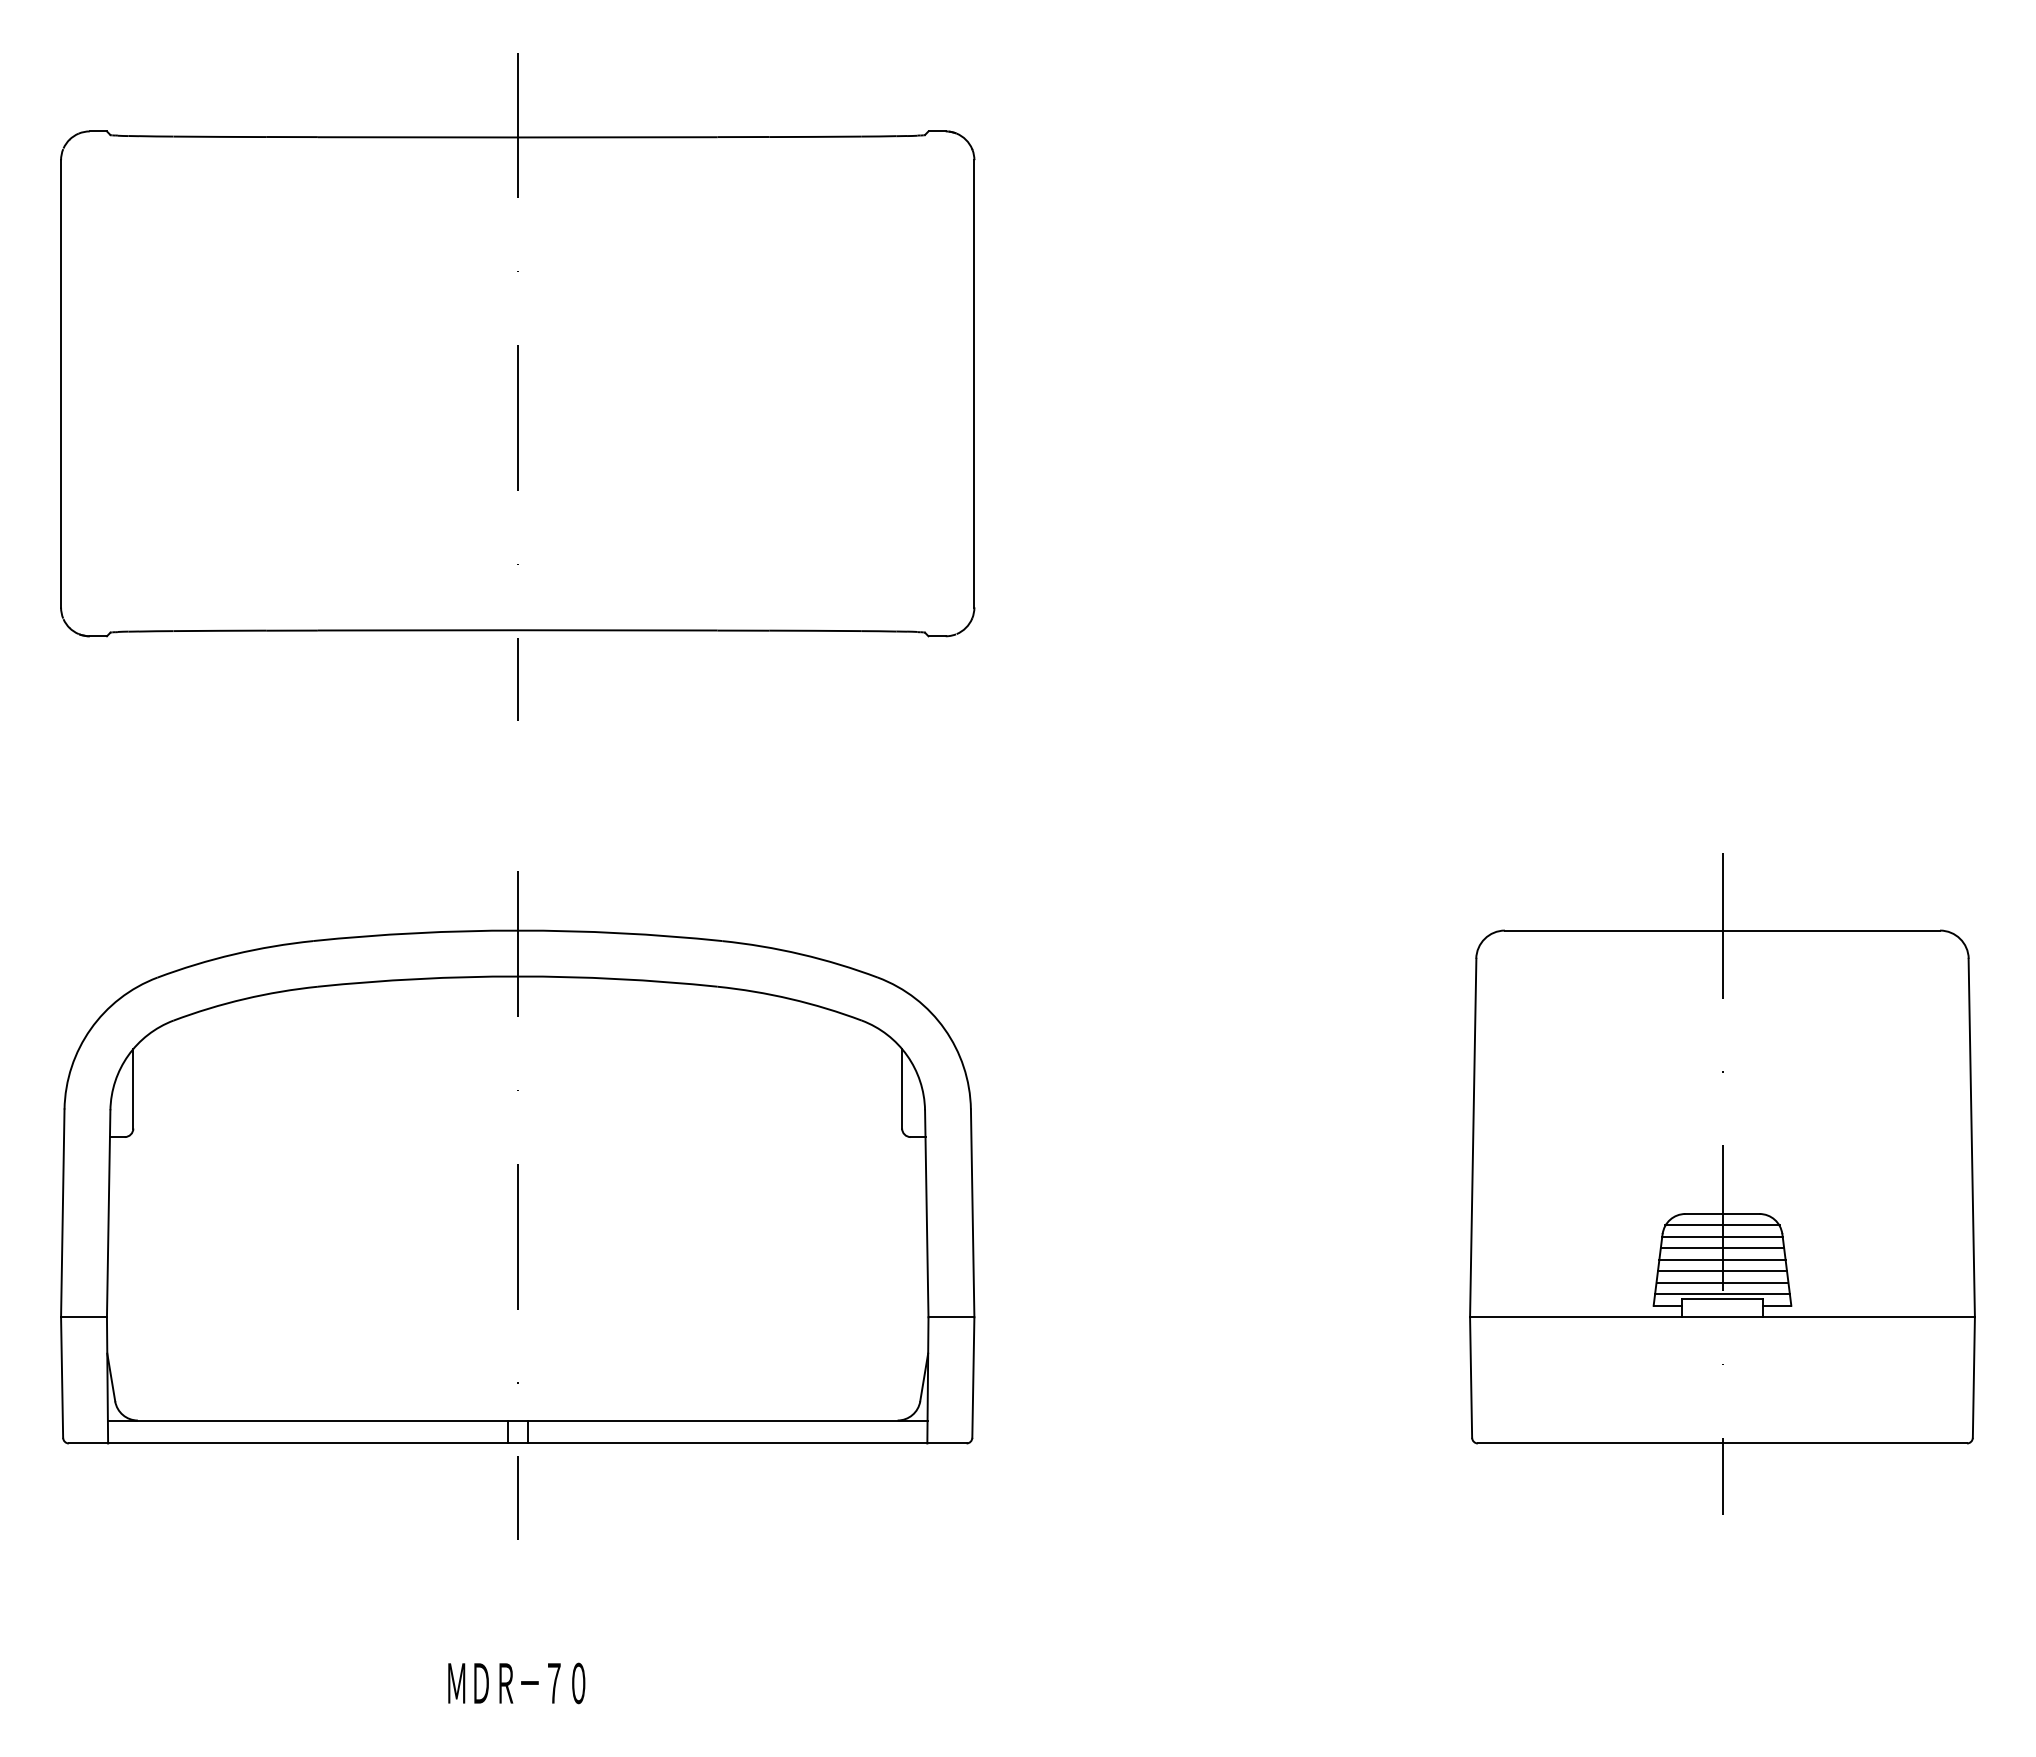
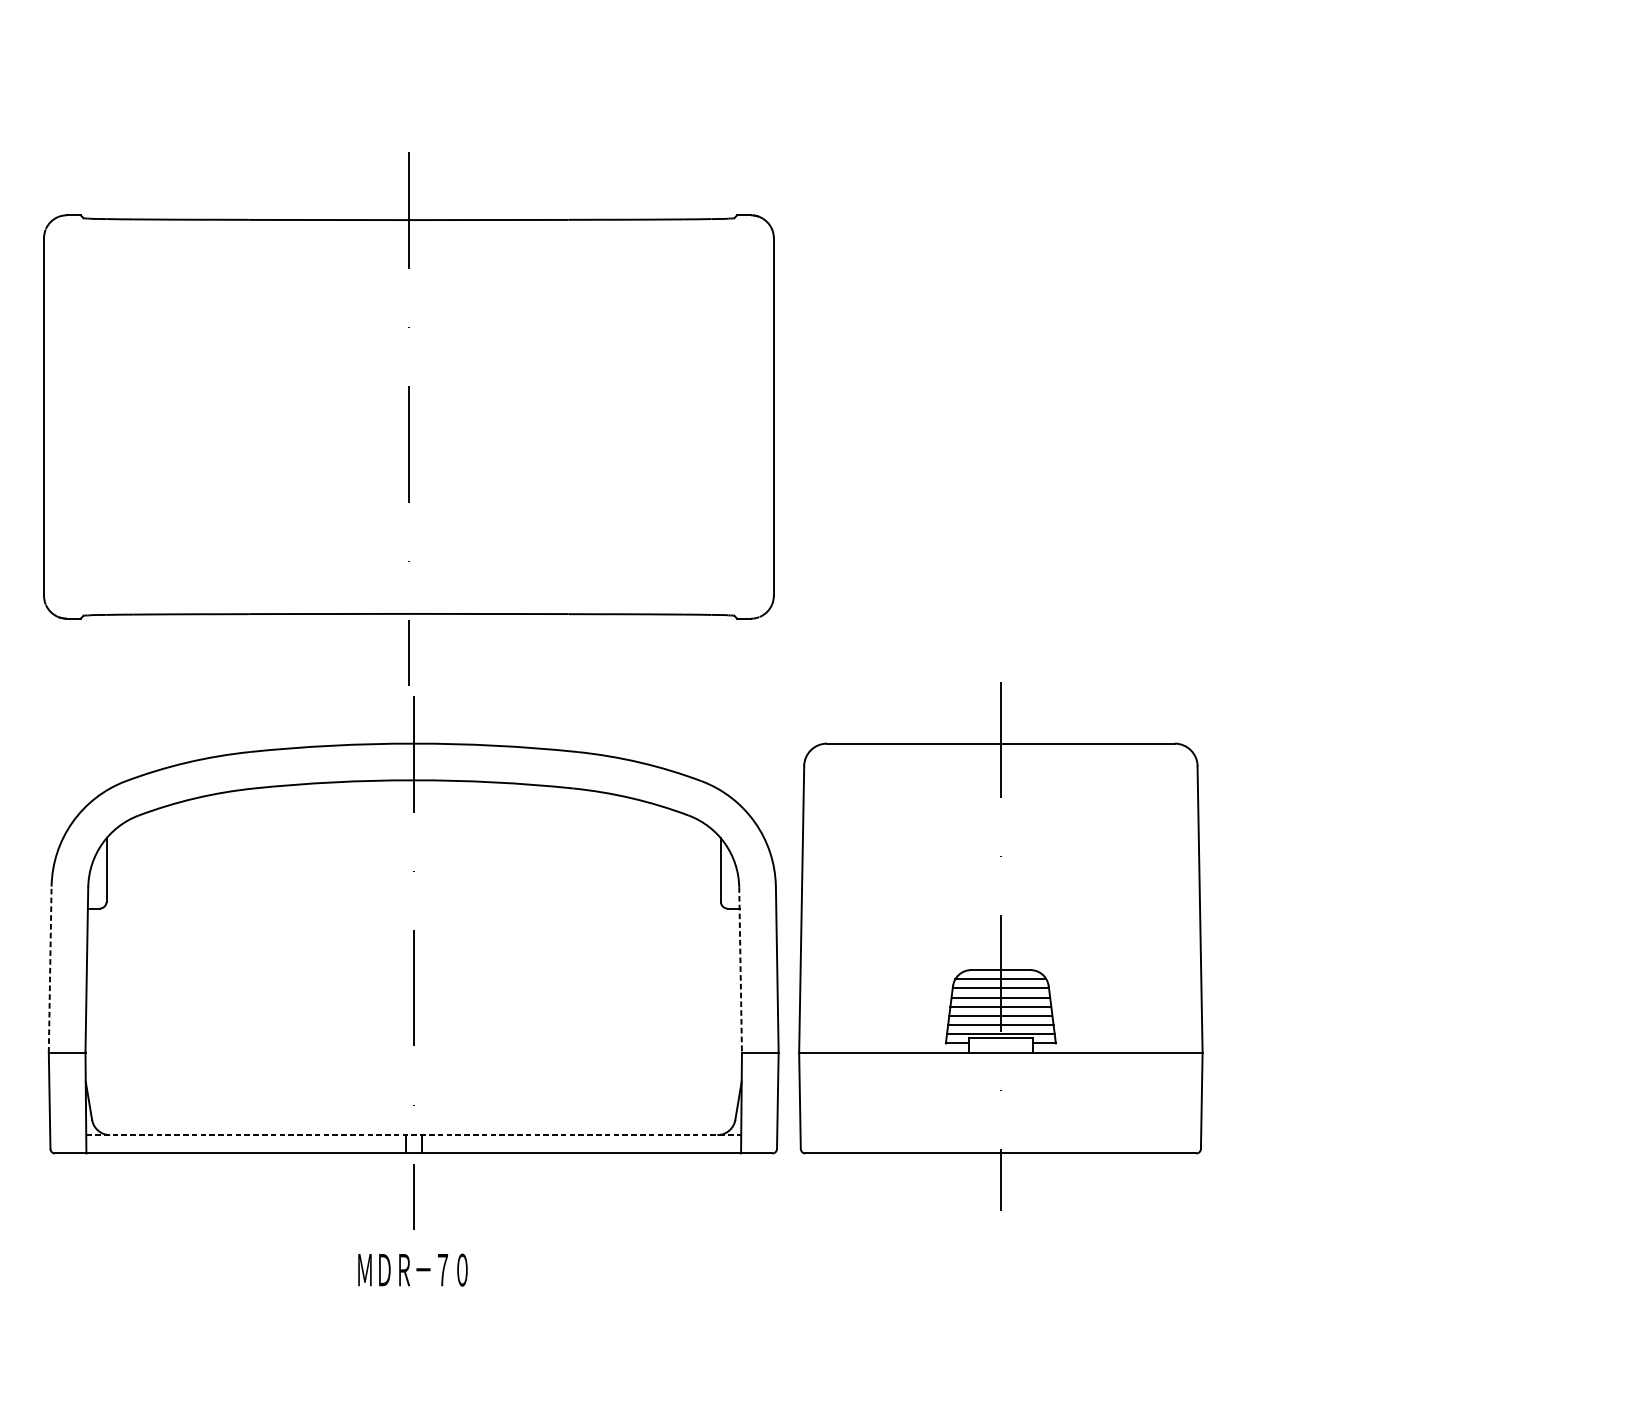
part: (517, 386) -> (408, 419), moved
part: (1722, 1183) -> (1000, 945), moved
line: (62, 1213) -> (49, 969), solid -> dashed
line: (926, 1213) -> (740, 969), solid -> dashed
line: (517, 1420) -> (413, 1135), solid -> dashed
text: (516, 1683) -> (412, 1270), moved

